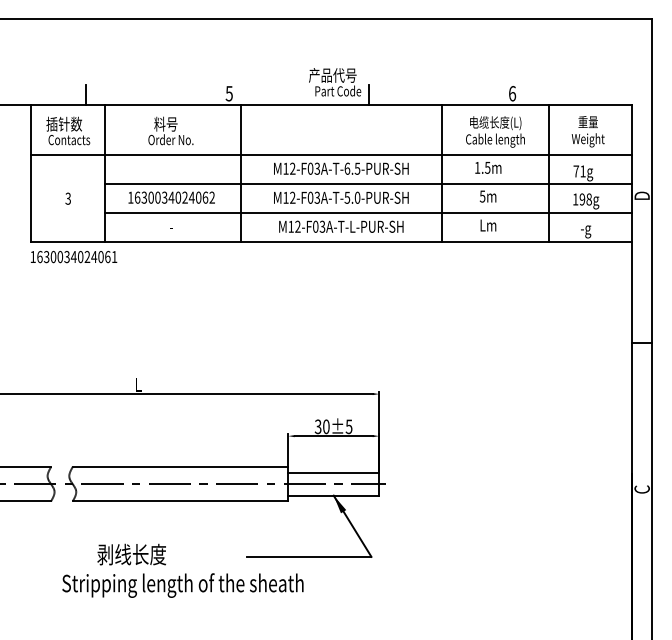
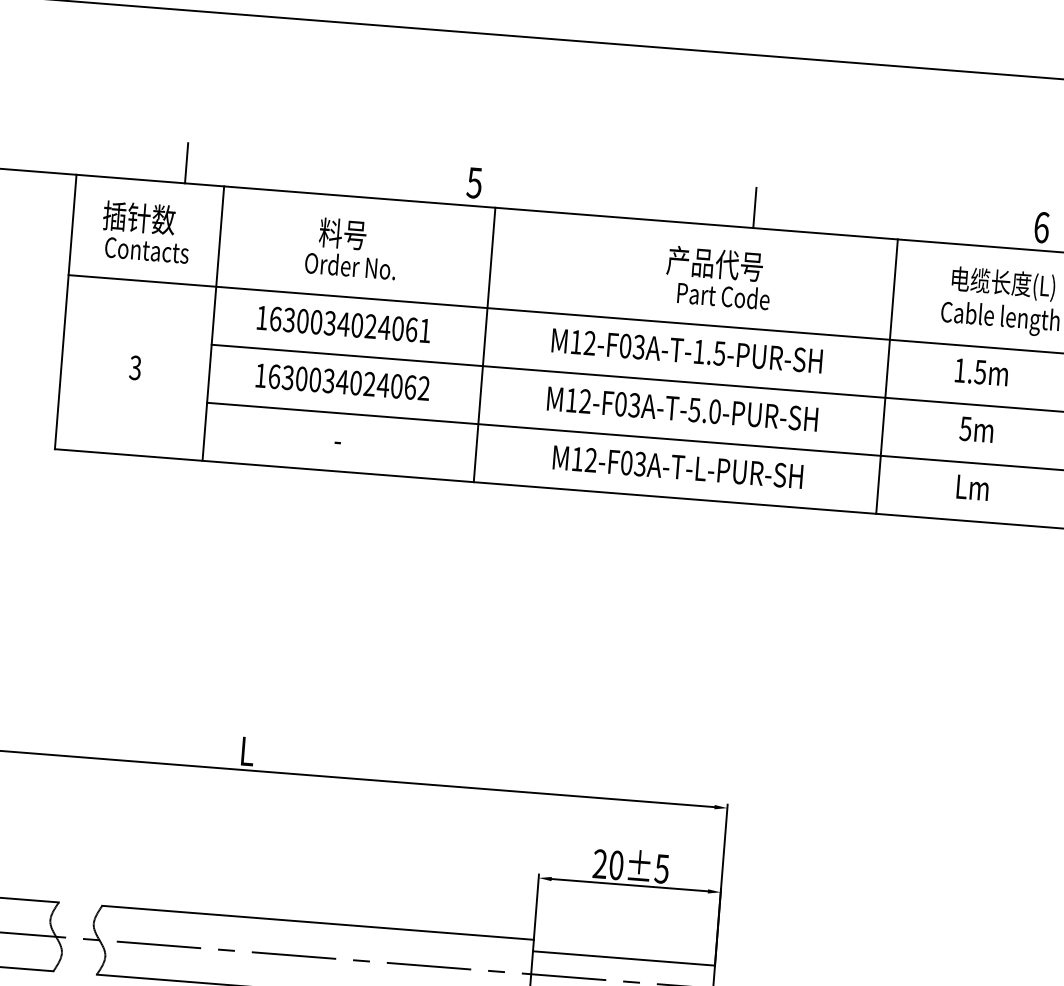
text: (335, 82) -> (719, 278), moved
text: (347, 168) -> (699, 351), M12-F03A-T-6.5-PUR-SH -> M12-F03A-T-1.5-PUR-SH
text: (74, 257) -> (344, 325), moved
text: (317, 427) -> (598, 865), 30±5 -> 20±5

